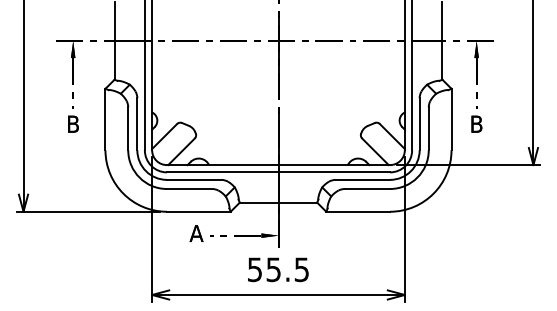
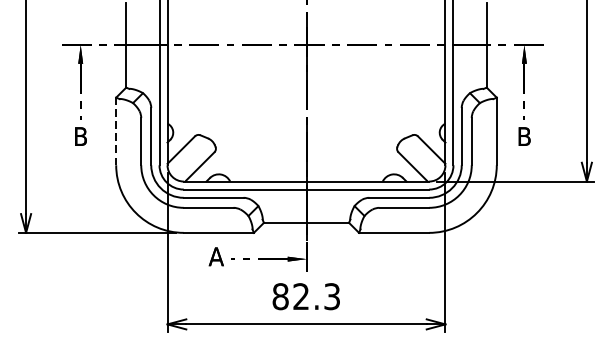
line: (105, 119) -> (116, 131), solid -> dashed
text: (277, 269) -> (305, 296), 55.5 -> 82.3

